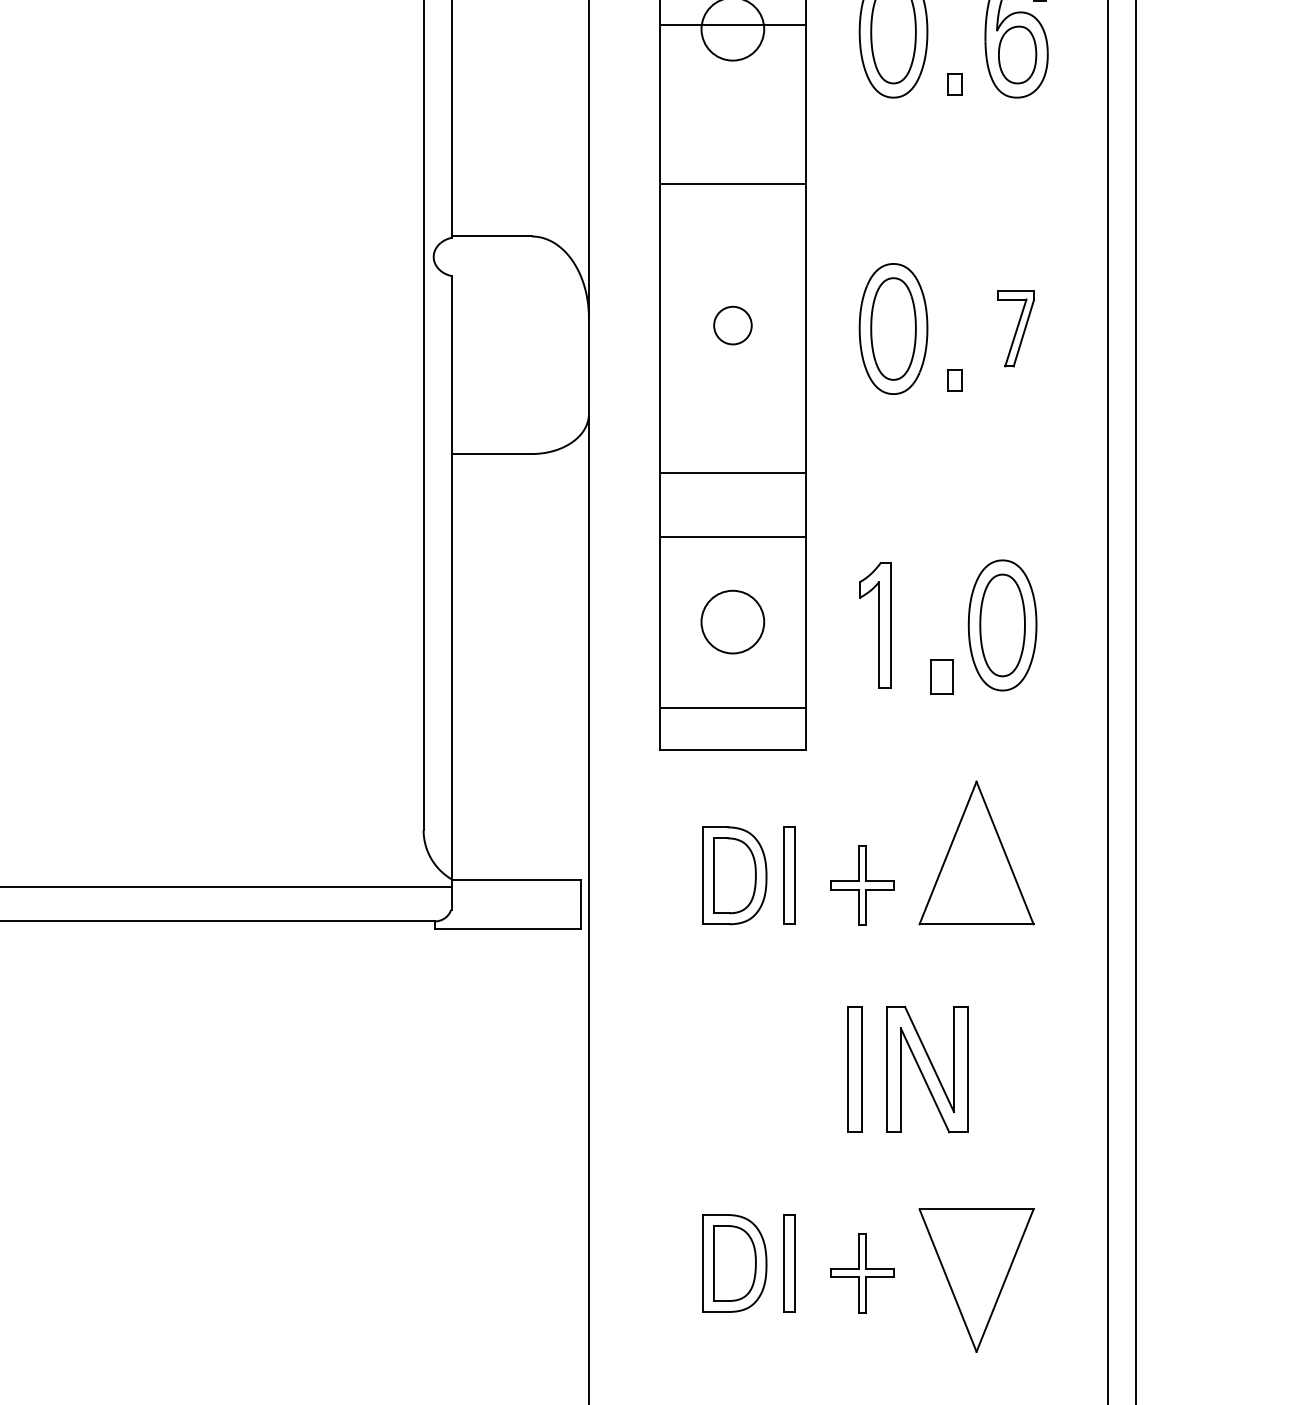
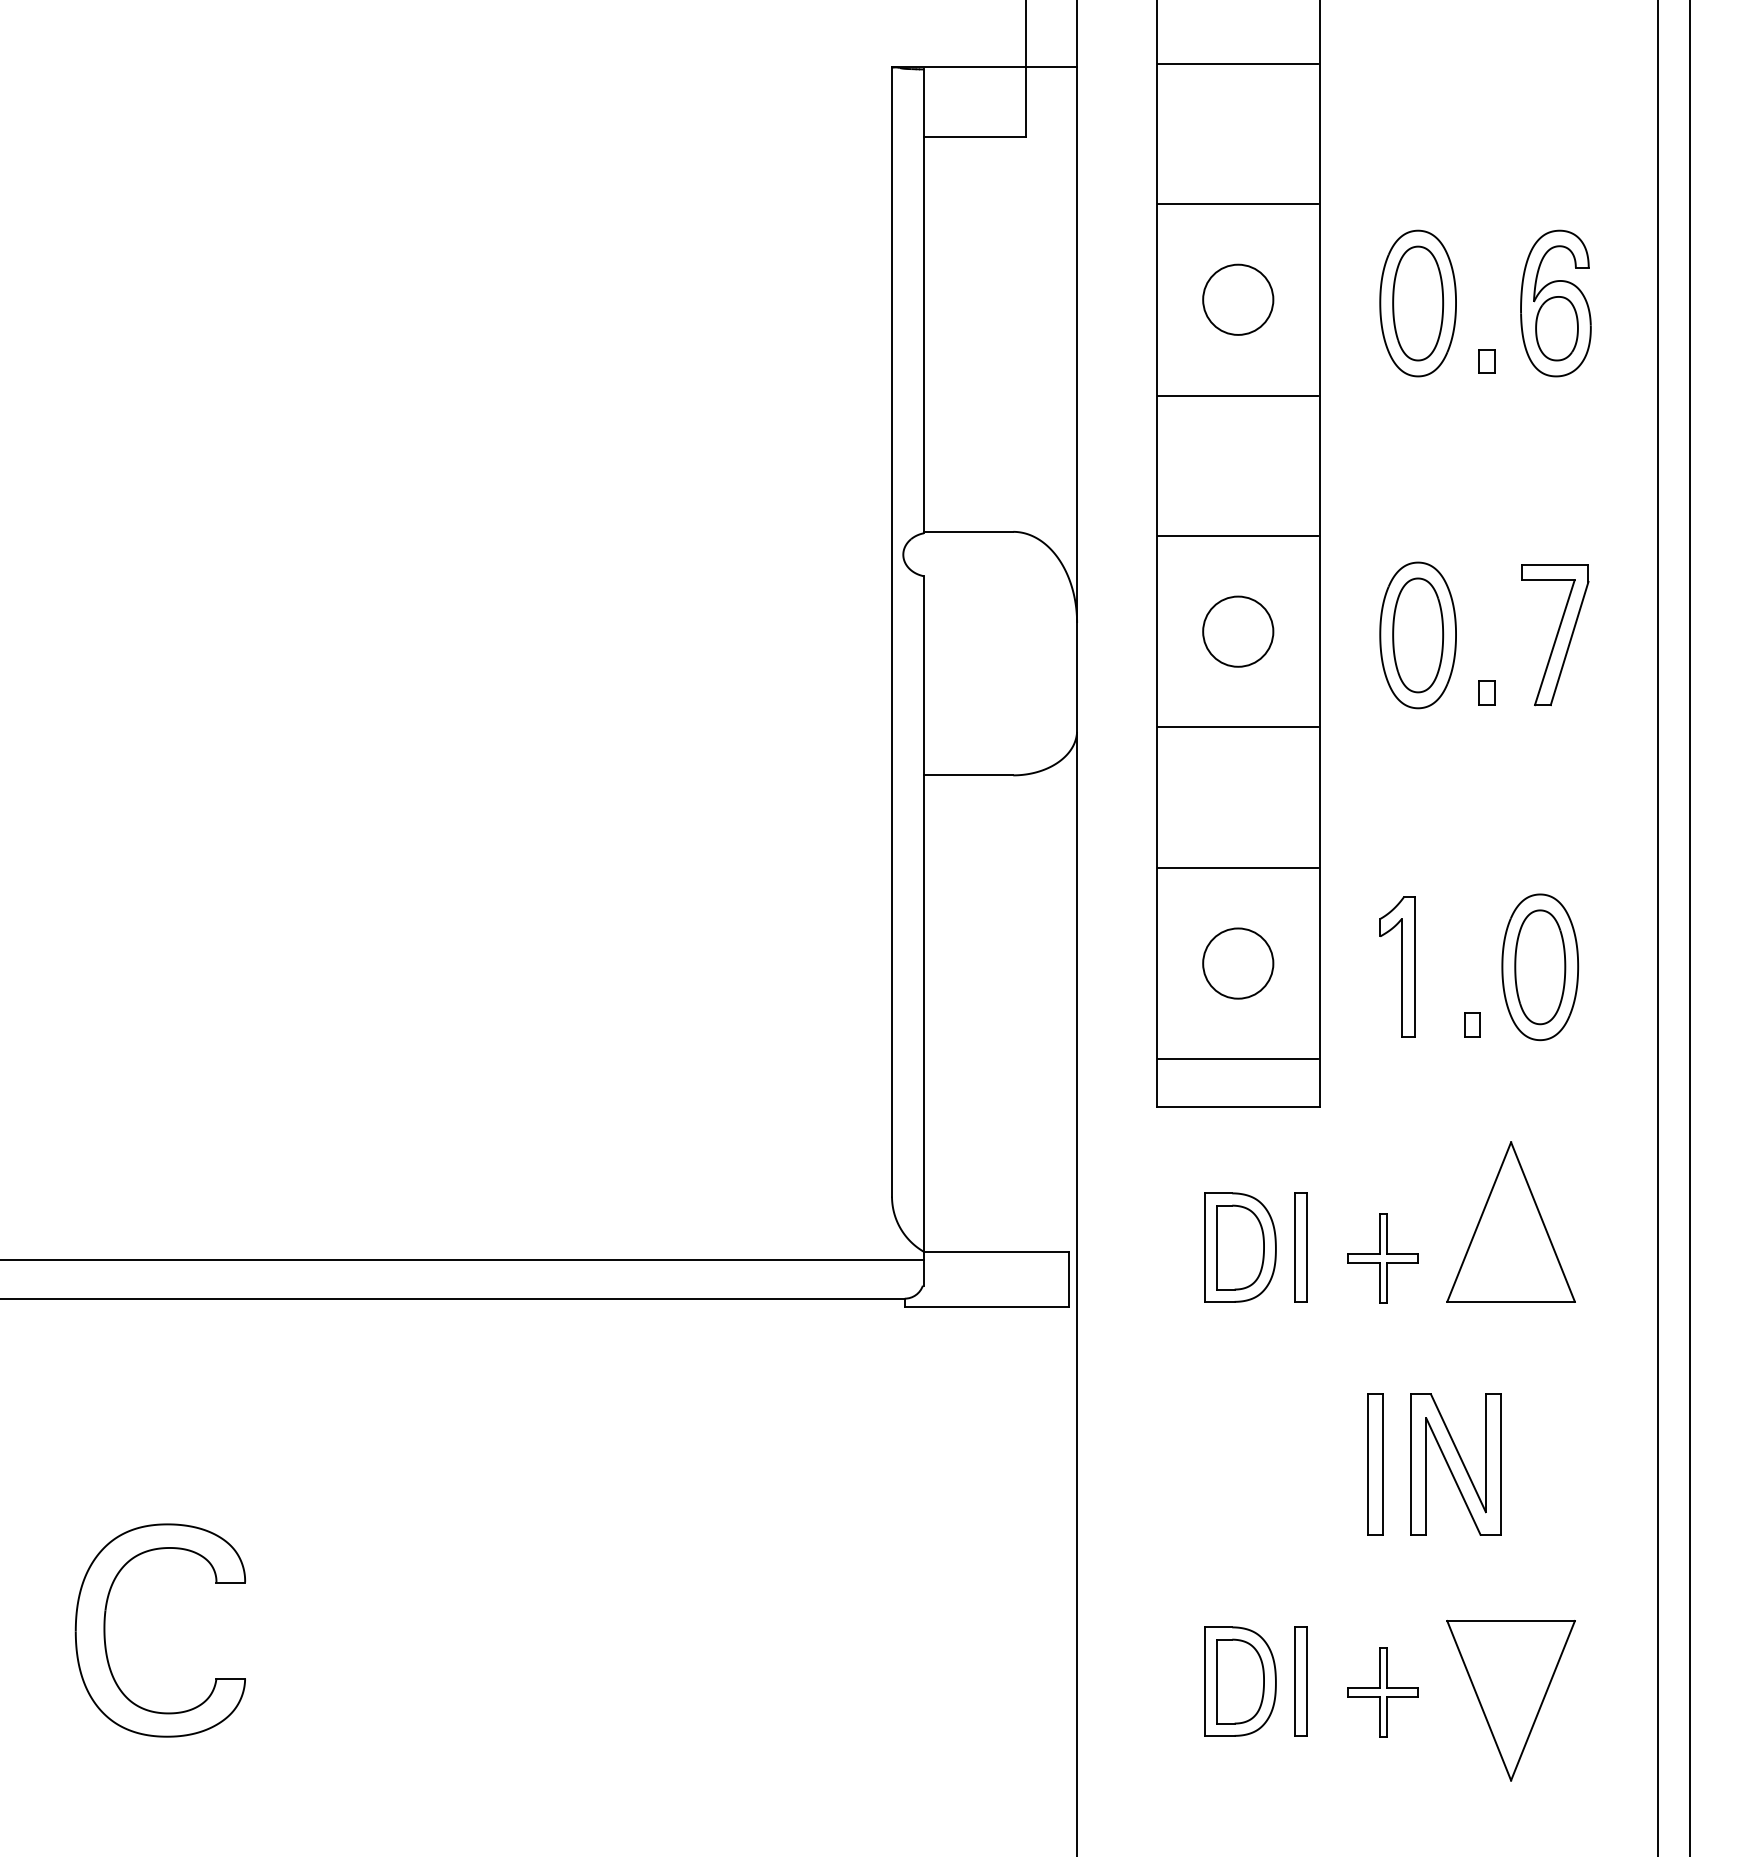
line: (733, 24) -> (1238, 395), moved
line: (733, 183) -> (1238, 535), moved
circle: (733, 325) -> (1238, 631), size x1.67
part: (1016, 329) -> (1555, 635), size x1.67
line: (733, 472) -> (1238, 727), moved
part: (942, 676) -> (1472, 1024), size x0.62

